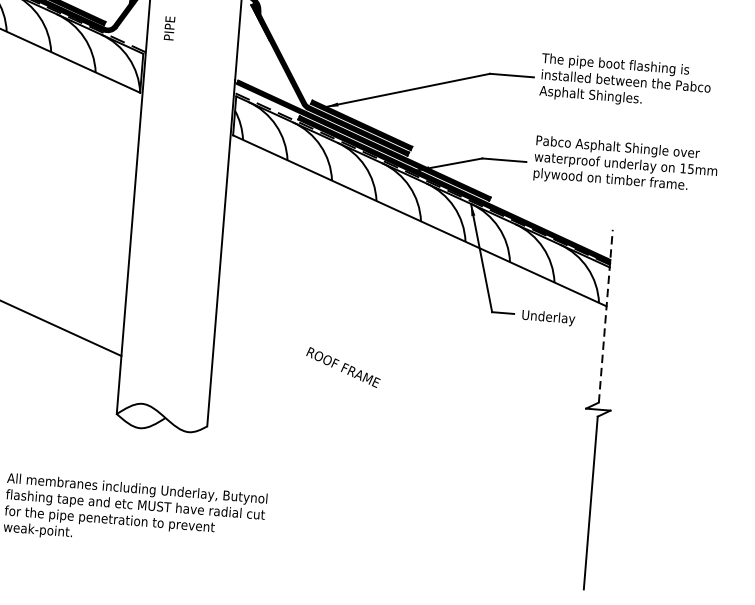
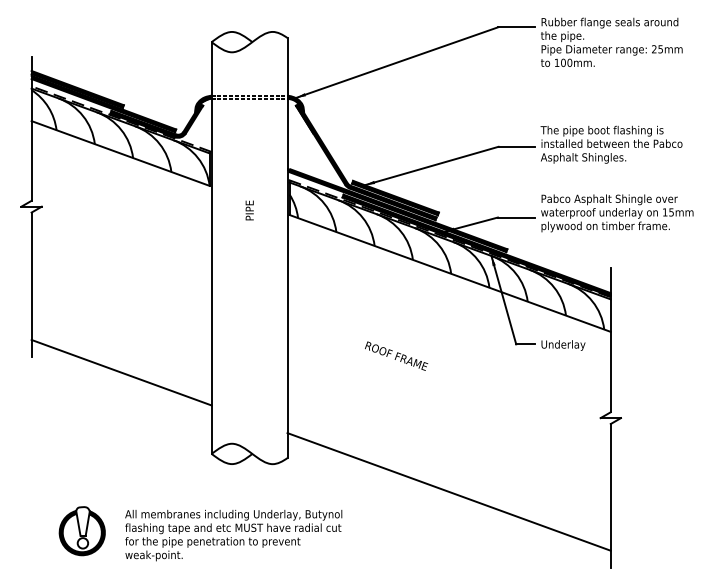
text: (169, 28) -> (249, 210), moved
line: (605, 315) -> (610, 339), dashed -> solid
text: (343, 366) -> (396, 355), moved
line: (396, 481) -> (448, 491), added

